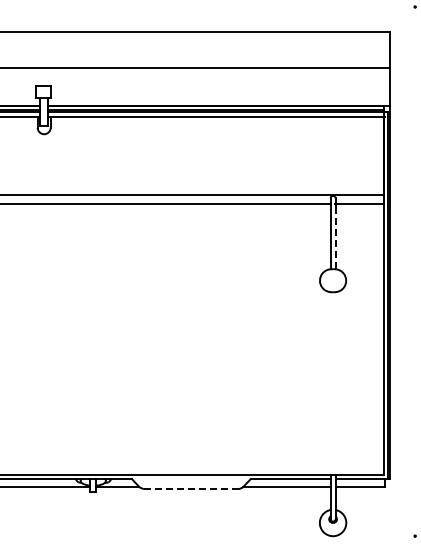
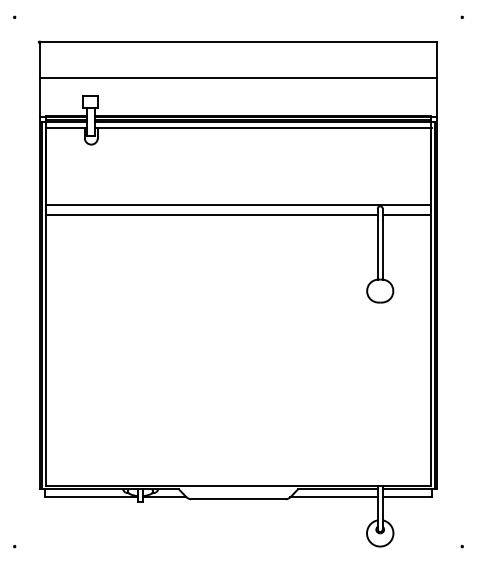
line: (335, 239) -> (382, 249), dashed -> solid
line: (191, 489) -> (238, 499), dashed -> solid

